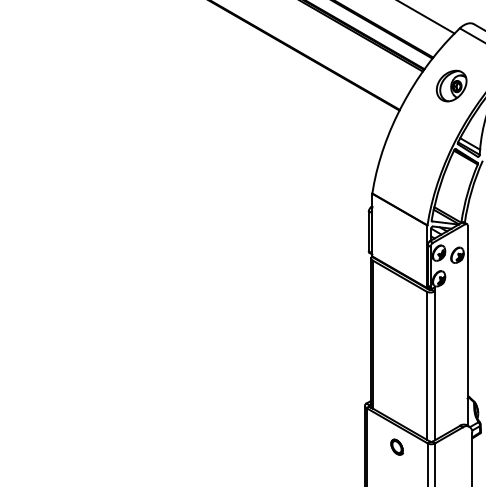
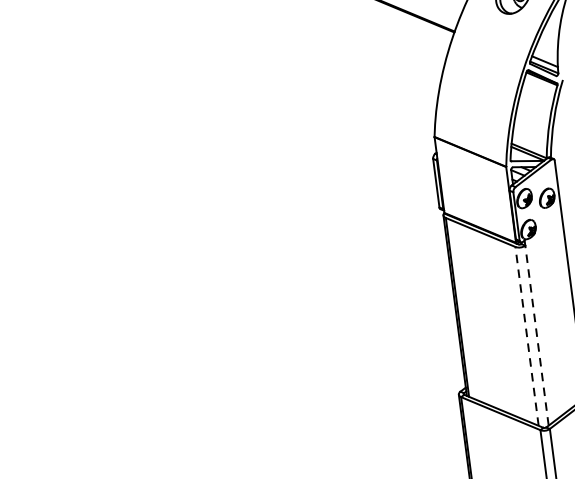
line: (426, 365) -> (526, 336), solid -> dashed
line: (434, 365) -> (536, 335), solid -> dashed
part: (397, 446) -> (504, 438), removed

